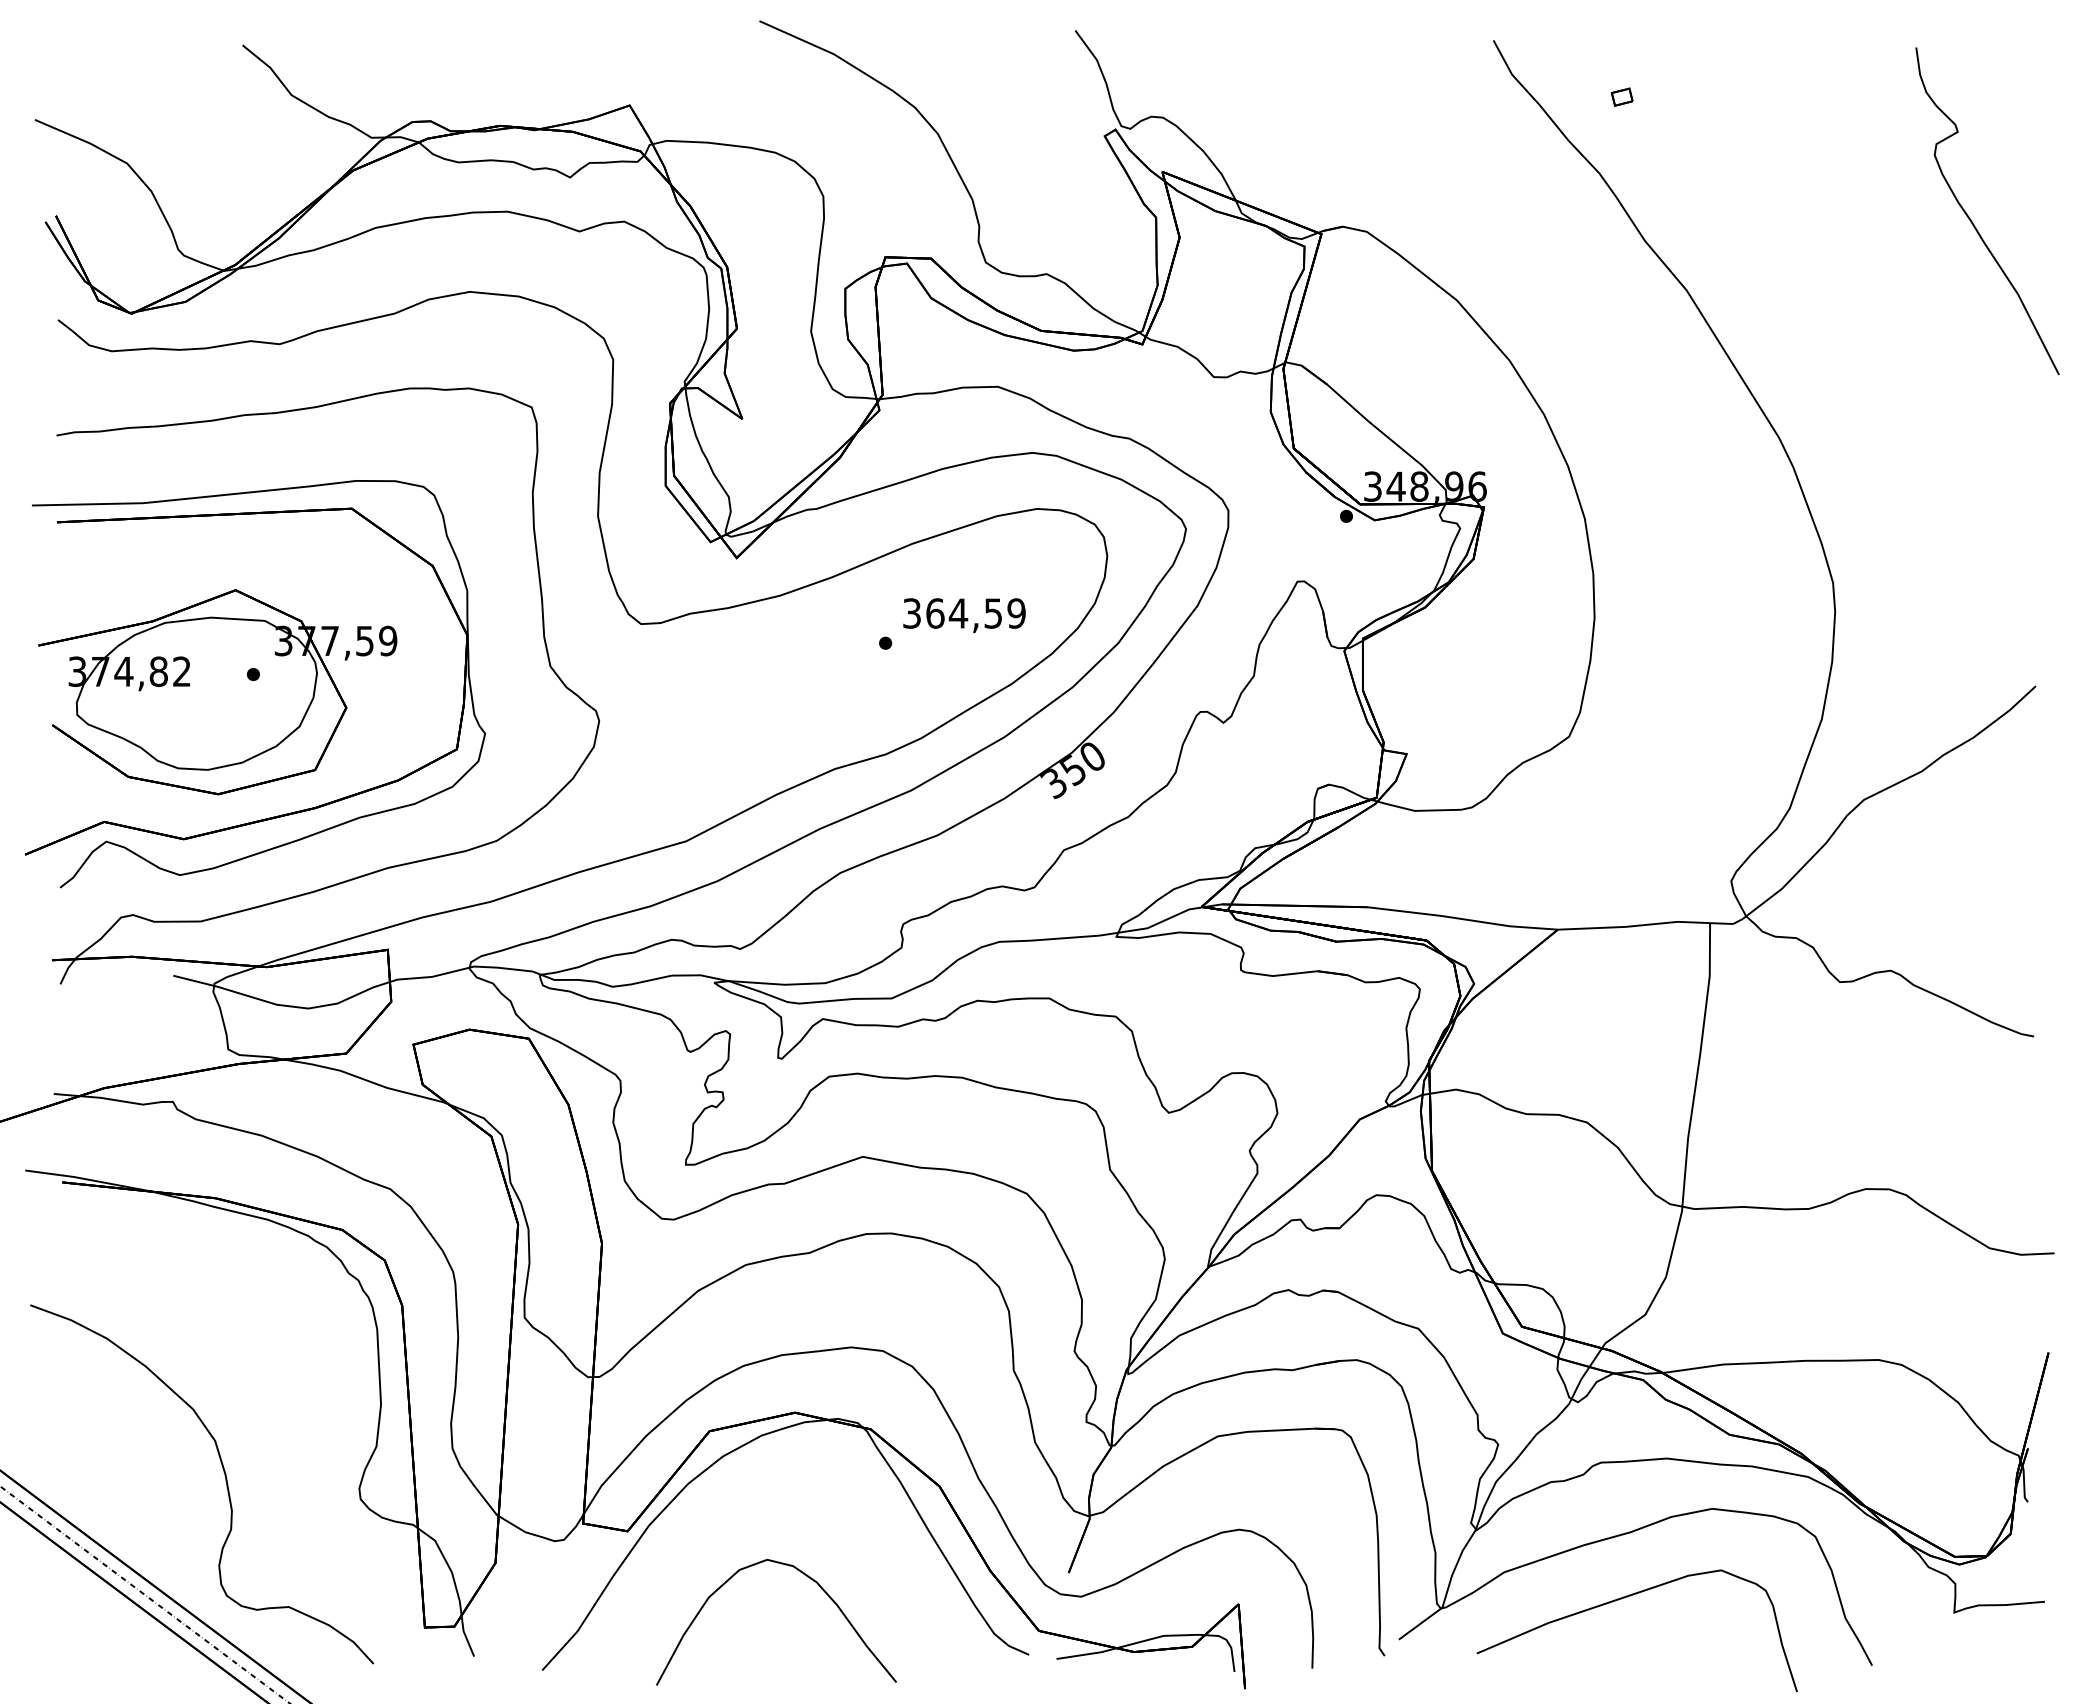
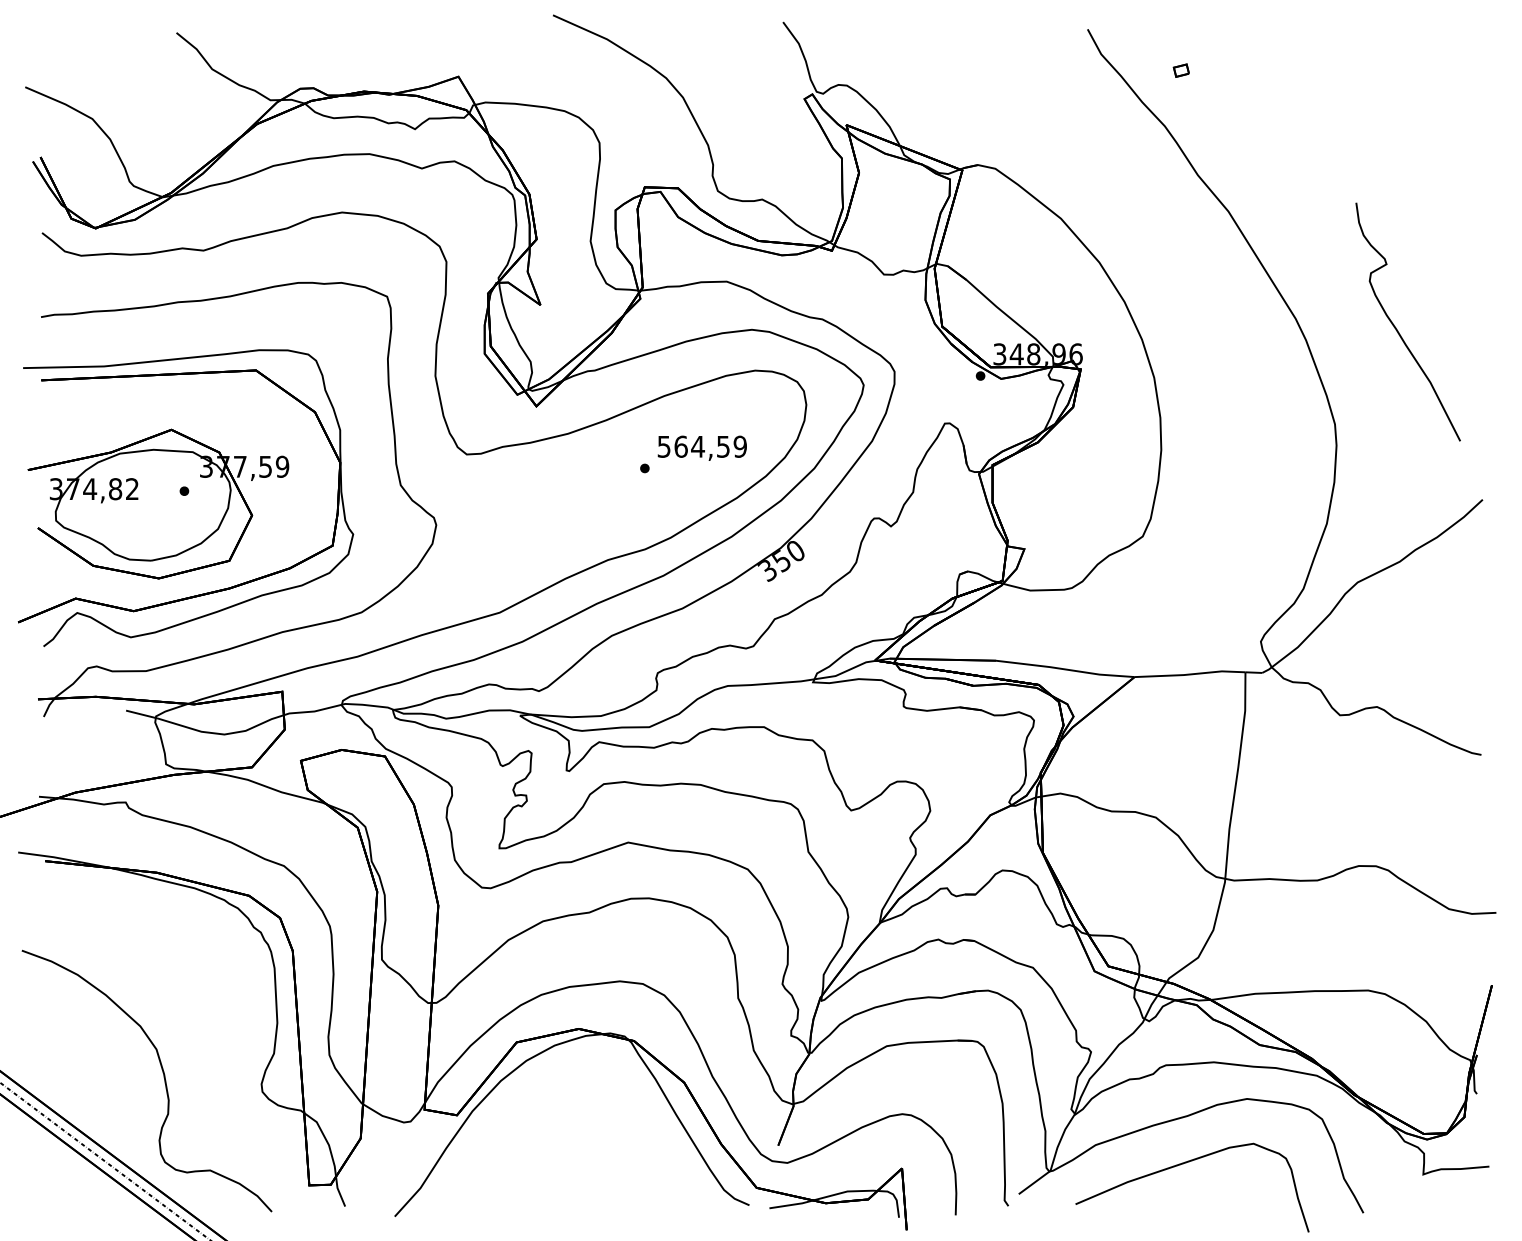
curve: (1971, 219) -> (1396, 328), moved
text: (912, 613) -> (664, 446), 364,59 -> 564,59
curve: (807, 1577) -> (588, 1148), removed

